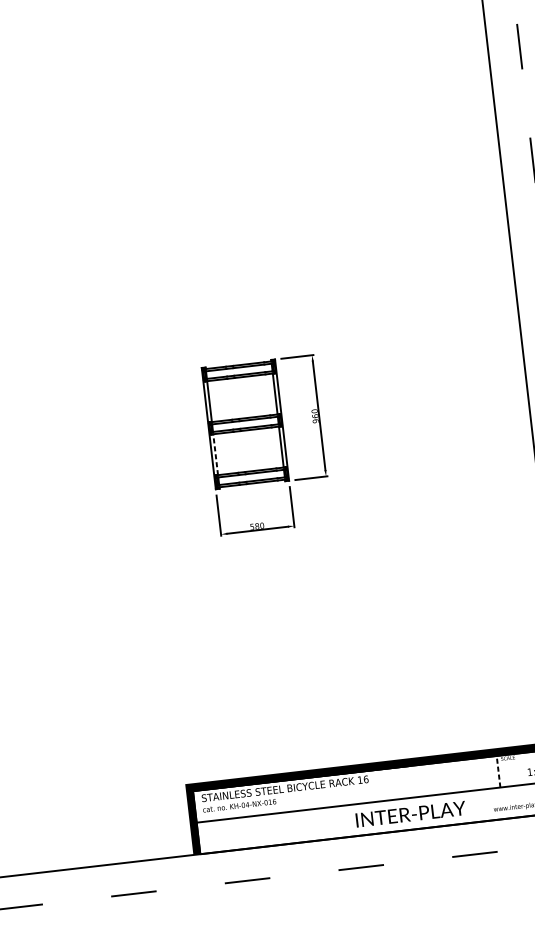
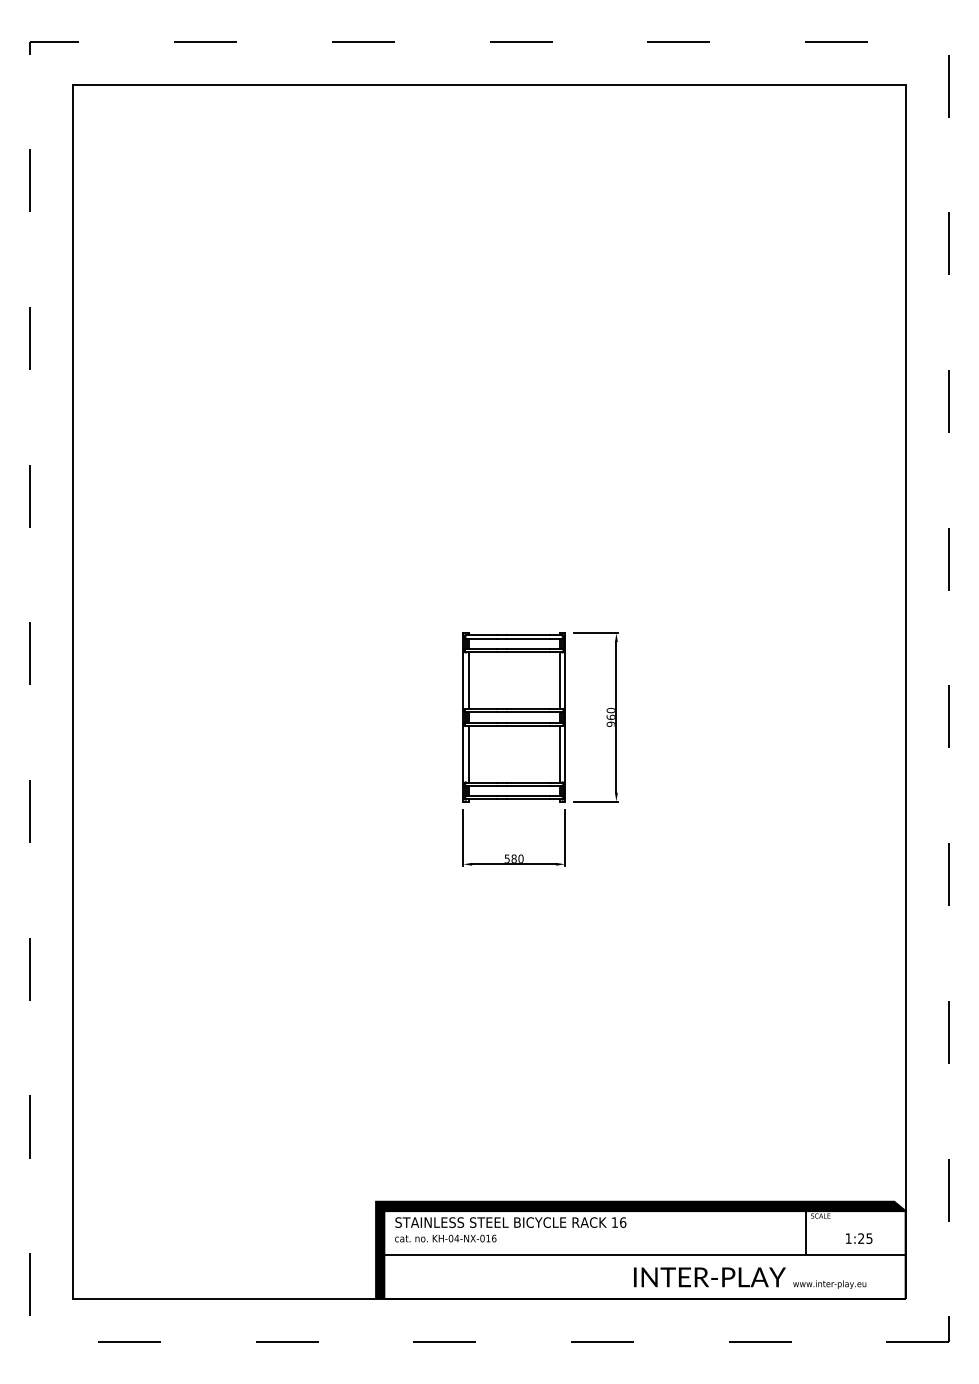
line: (215, 454) -> (468, 753), dashed -> solid
line: (498, 772) -> (805, 1233), dashed -> solid
text: (410, 814) -> (709, 1277), moved

